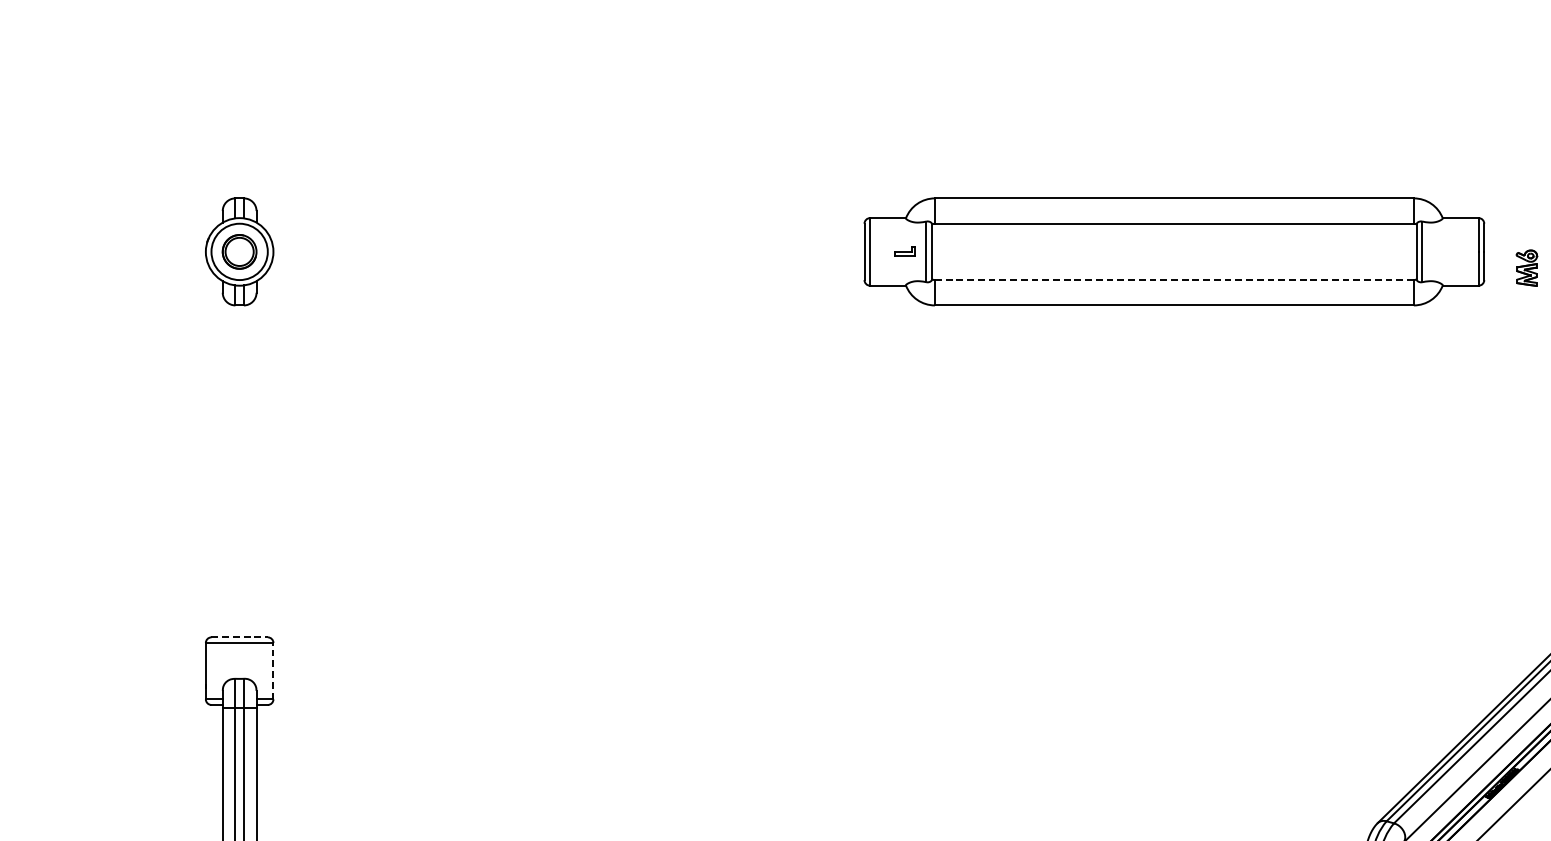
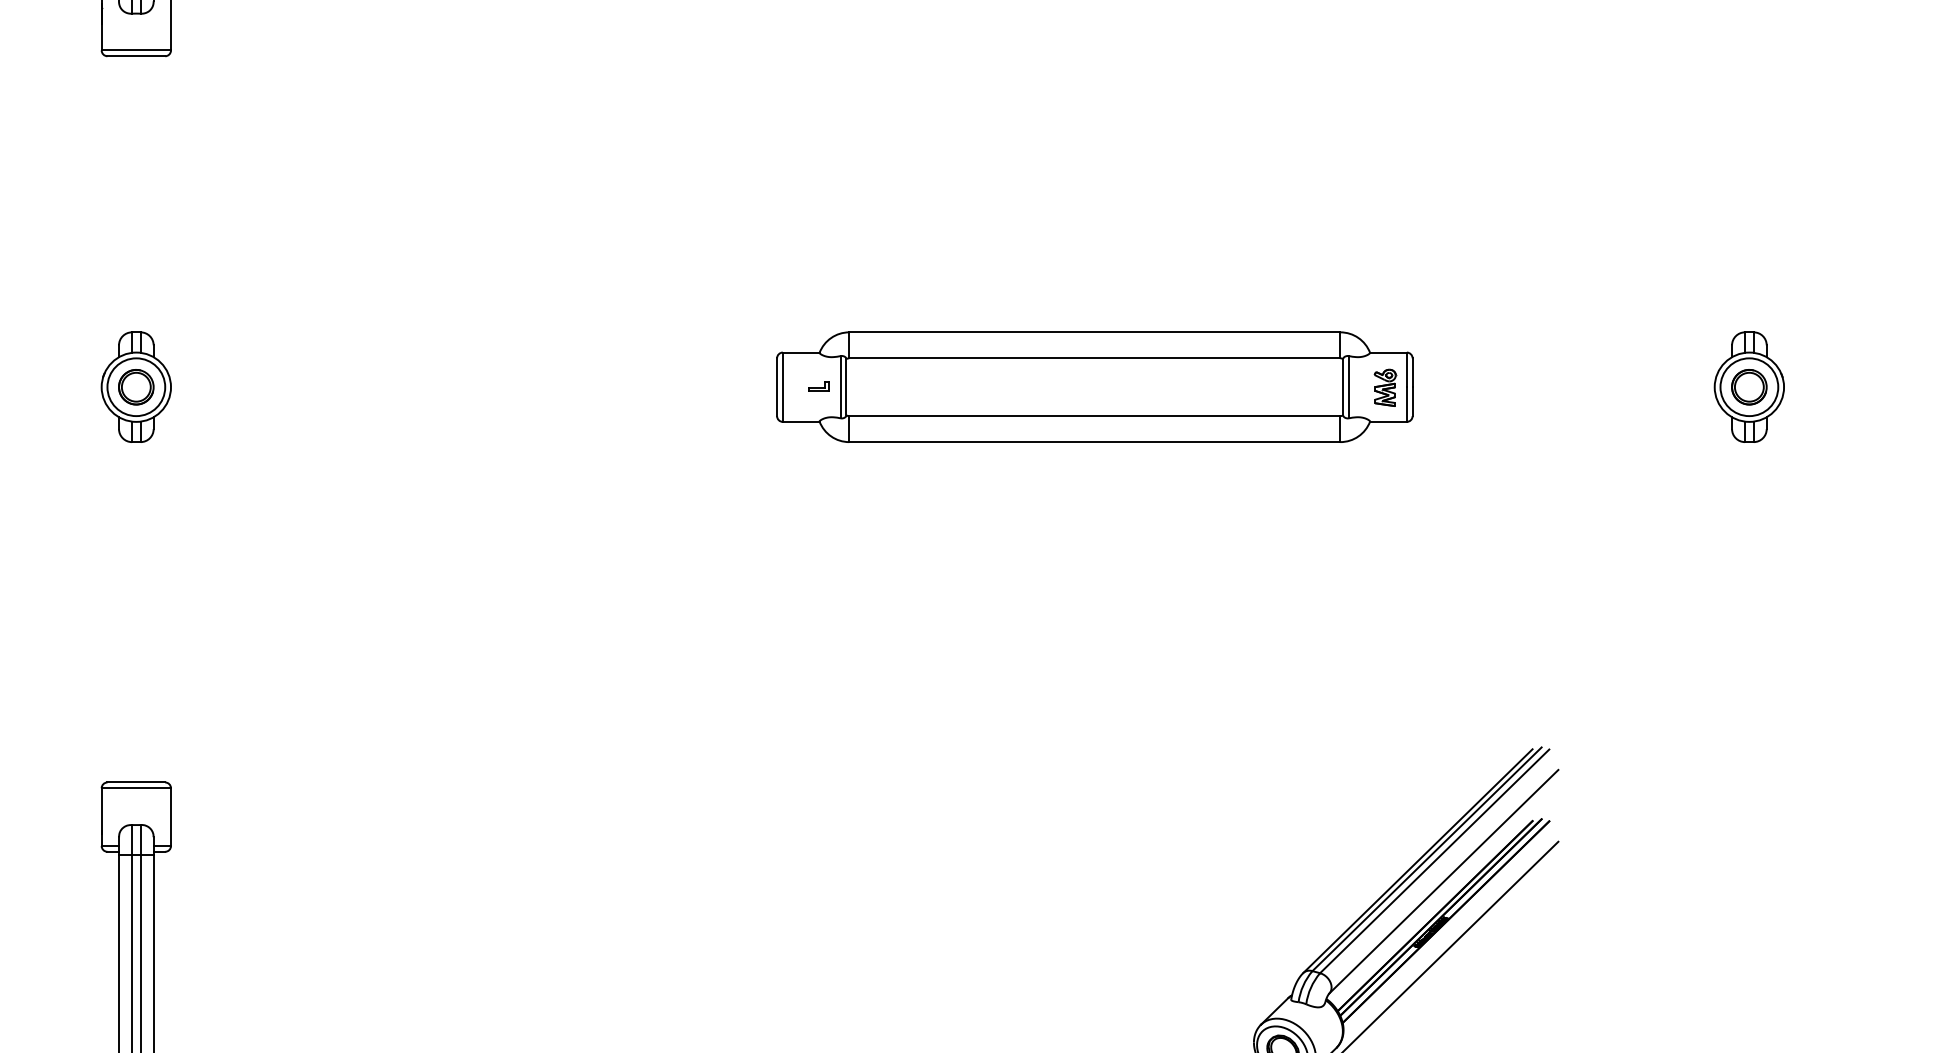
part: (1527, 267) -> (1385, 387), moved
line: (1174, 280) -> (1094, 416), dashed -> solid
line: (239, 637) -> (136, 782), dashed -> solid
line: (273, 671) -> (171, 817), dashed -> solid

